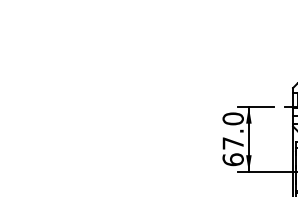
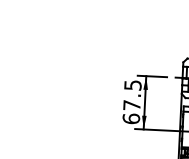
text: (232, 118) -> (132, 84), 67.0 -> 67.5

